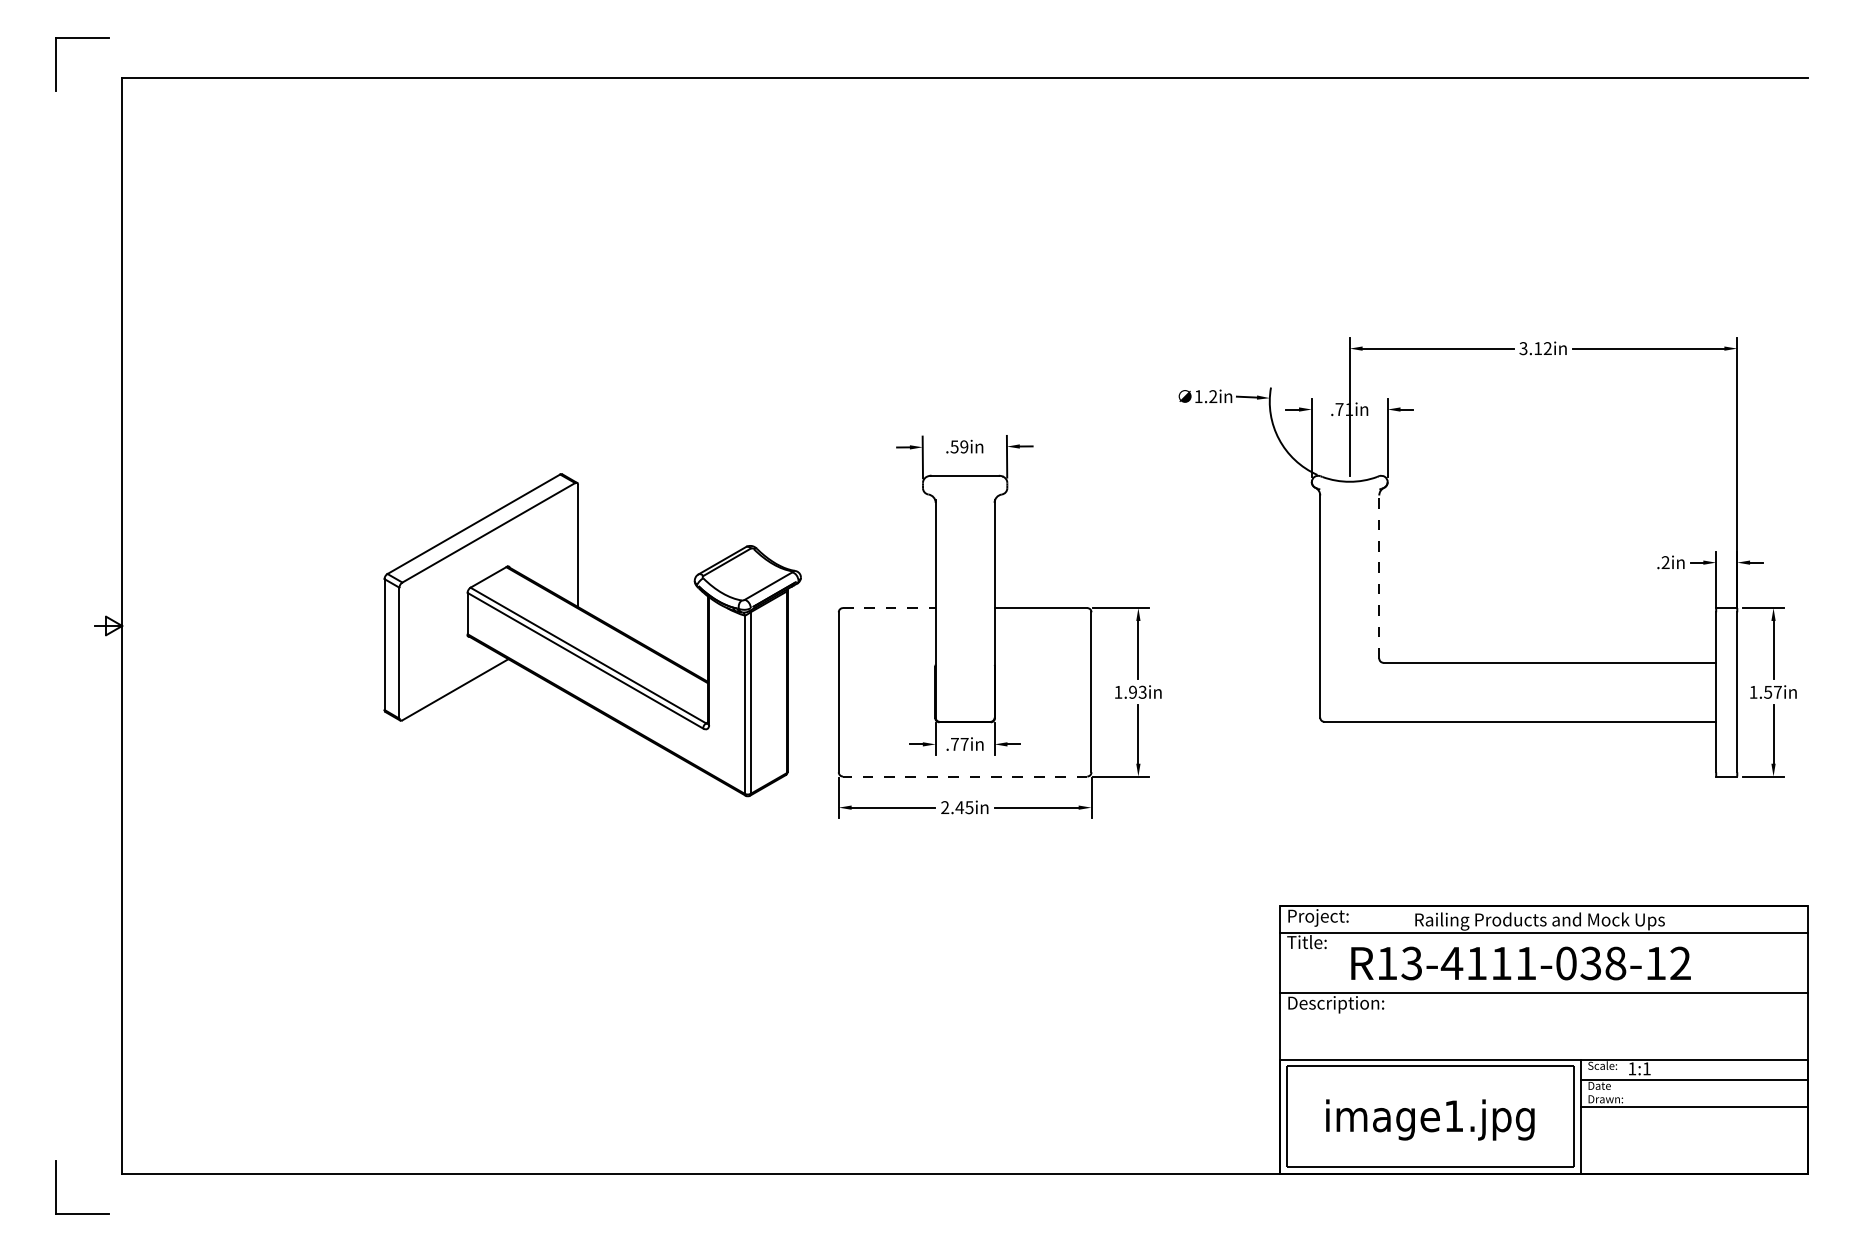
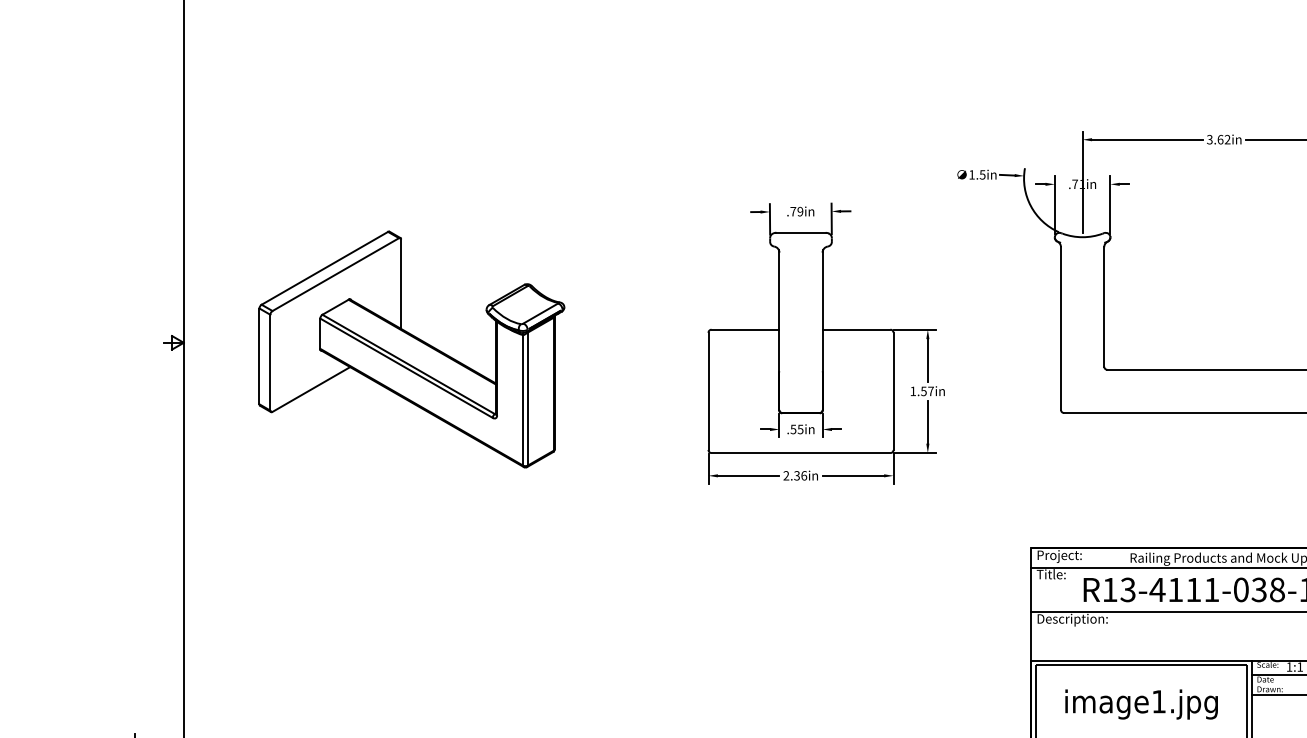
text: (1538, 348) -> (1220, 139), 3.12in -> 3.62in
text: (1213, 396) -> (982, 174), 1.2in -> 1.5in
text: (954, 446) -> (793, 211), .59in -> .79in
line: (1379, 577) -> (1104, 307), dashed -> solid
line: (889, 608) -> (745, 330), dashed -> solid
part: (592, 635) -> (411, 349), moved
text: (1137, 691) -> (927, 390), 1.93in -> 1.57in
text: (959, 744) -> (796, 429), .77in -> .55in
line: (964, 776) -> (800, 453), dashed -> solid
text: (964, 807) -> (800, 475), 2.45in -> 2.36in

